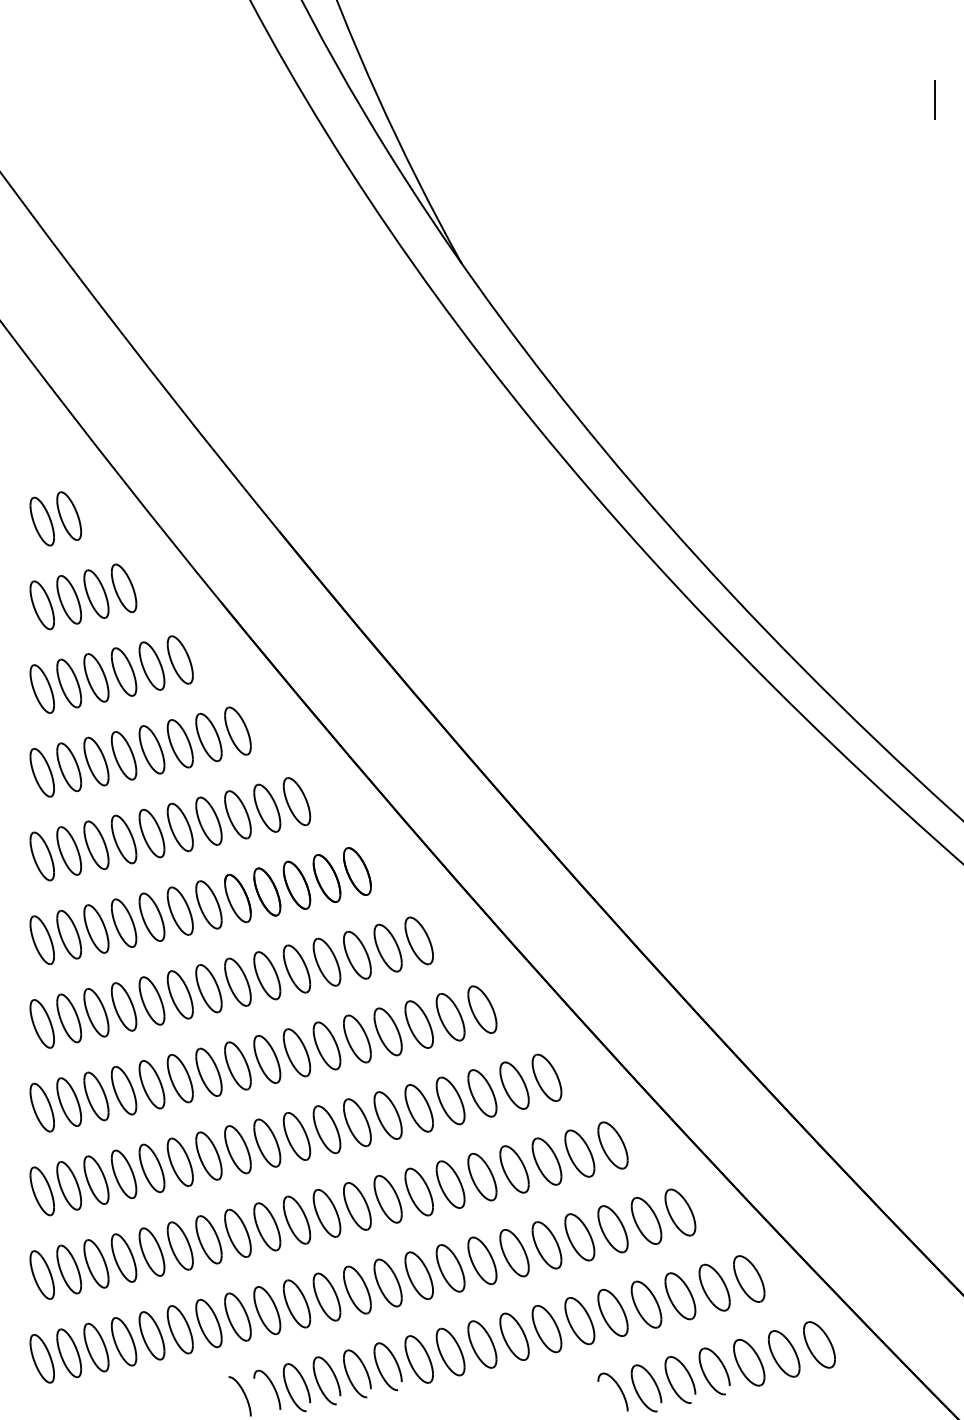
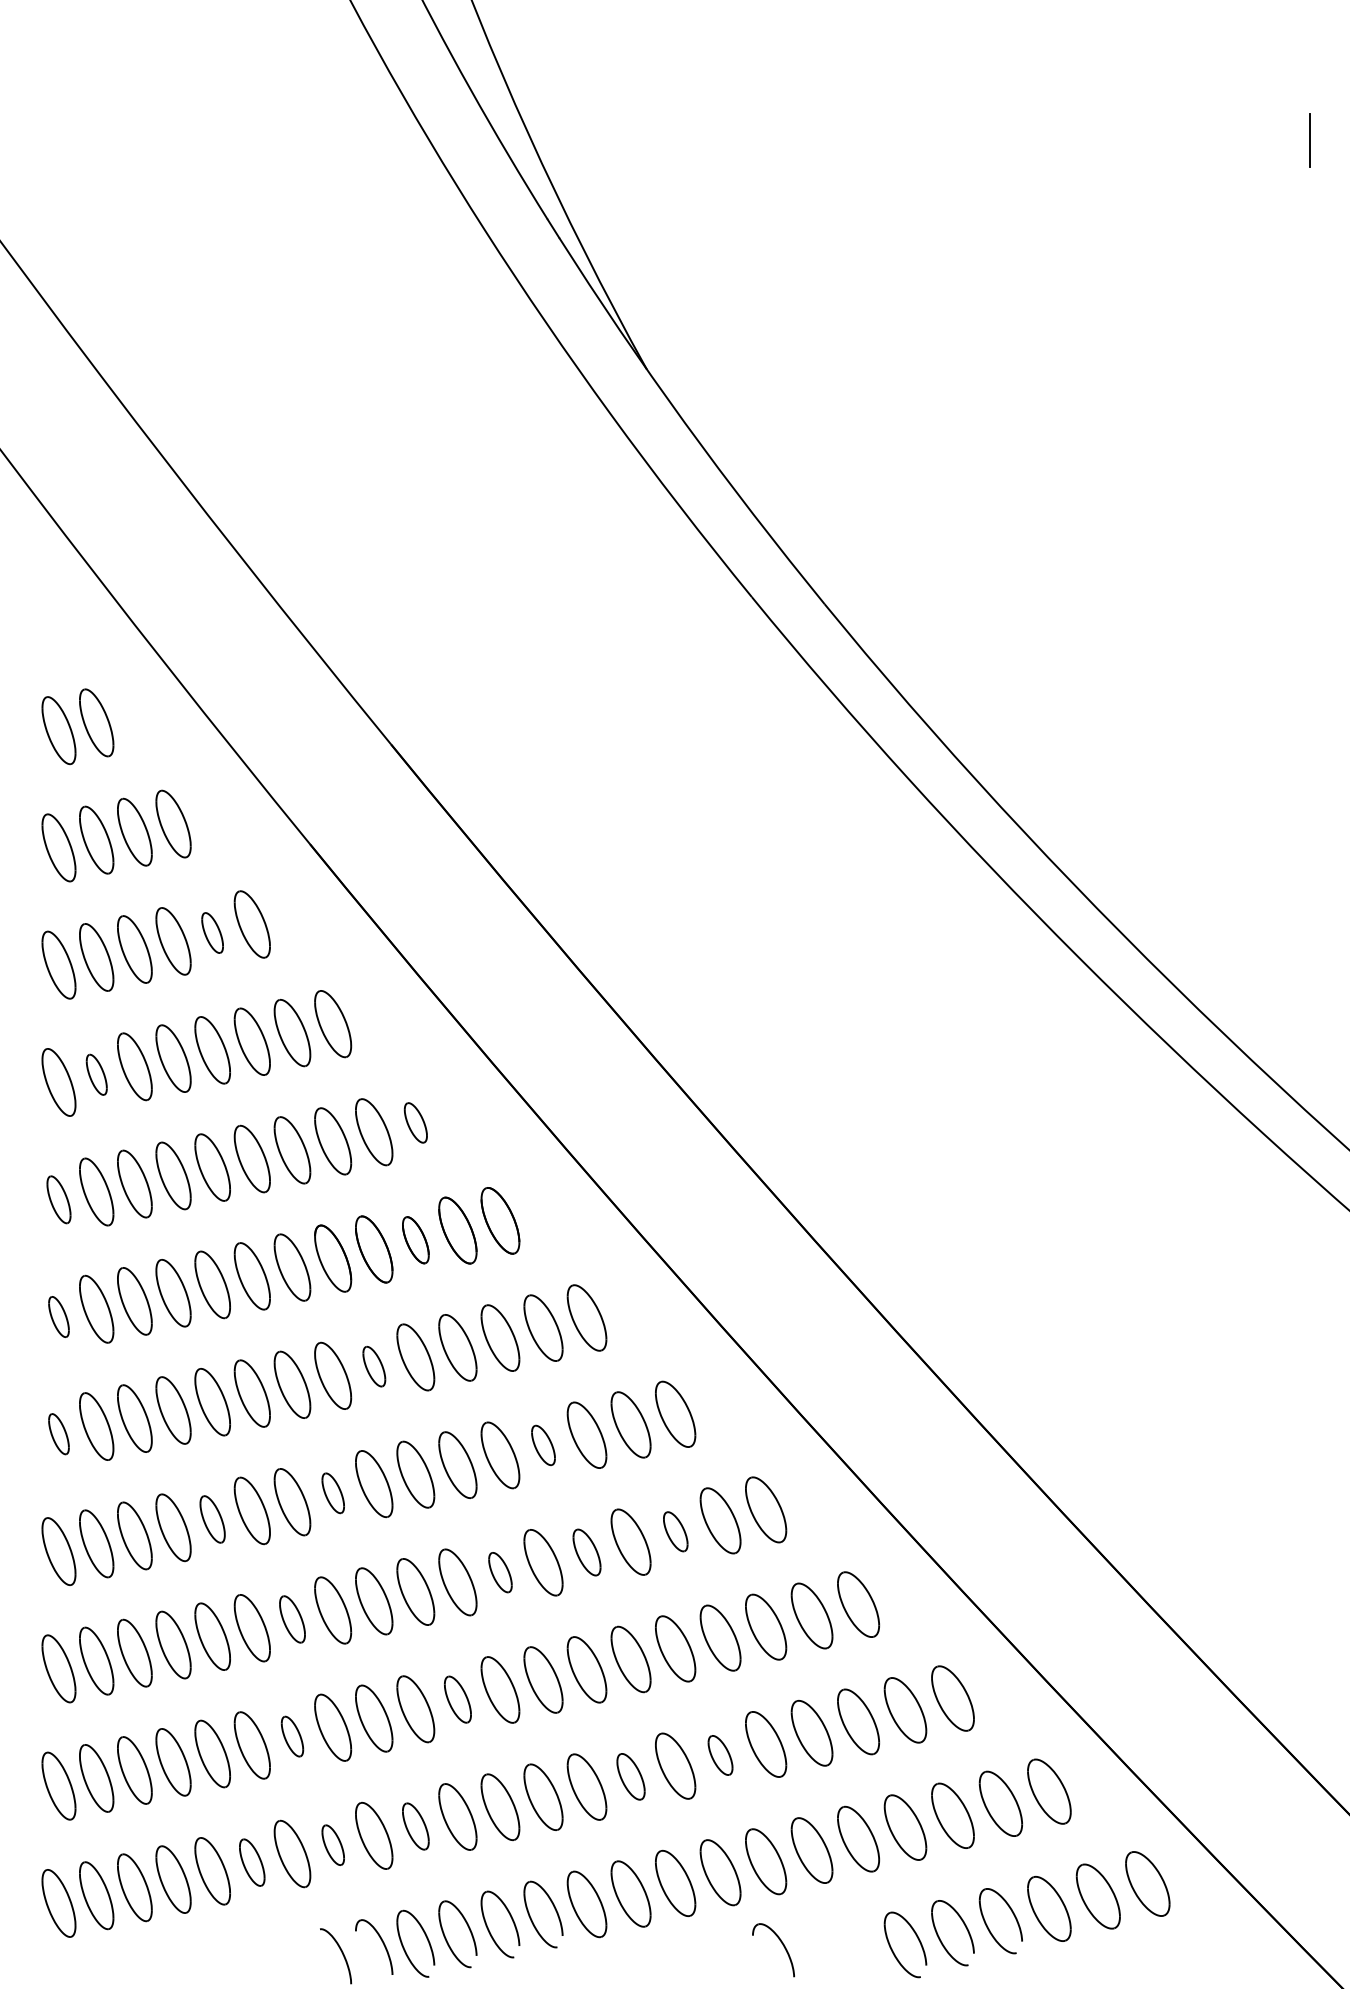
part: (151, 665) -> (212, 932), size x0.6
part: (69, 767) -> (96, 1074), size x0.6
part: (296, 801) -> (415, 1122), size x0.6
part: (41, 856) -> (58, 1199), size x0.7
part: (296, 885) -> (415, 1240), size x0.7
part: (41, 939) -> (58, 1316), size x0.6
part: (267, 975) -> (374, 1366), size x0.6
part: (41, 1023) -> (58, 1433), size x0.6
part: (388, 1031) -> (543, 1445), size x0.6
part: (238, 1066) -> (333, 1493), size x0.6
part: (151, 1084) -> (212, 1519), size x0.7
part: (482, 1093) -> (675, 1531), size x0.6
part: (418, 1108) -> (586, 1552), size x0.7
part: (357, 1122) -> (500, 1572), size x0.6
part: (208, 1156) -> (292, 1619), size x0.7
part: (326, 1213) -> (457, 1699), size x0.7
part: (208, 1239) -> (292, 1736), size x0.6
part: (514, 1253) -> (720, 1755), size x0.6
part: (450, 1268) -> (630, 1776), size x0.7
part: (296, 1303) -> (415, 1826), size x0.7
part: (238, 1317) -> (333, 1845), size x0.6
part: (179, 1329) -> (251, 1862), size x0.7
part: (619, 1388) -> (782, 1945), moved

